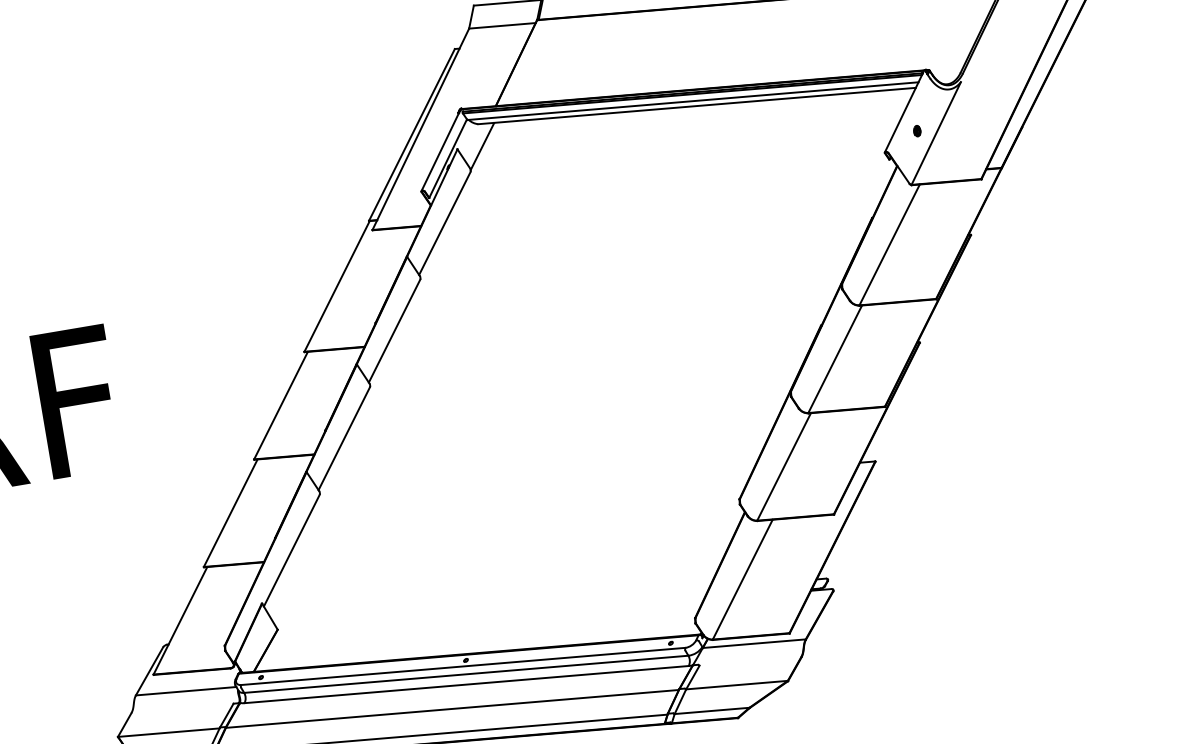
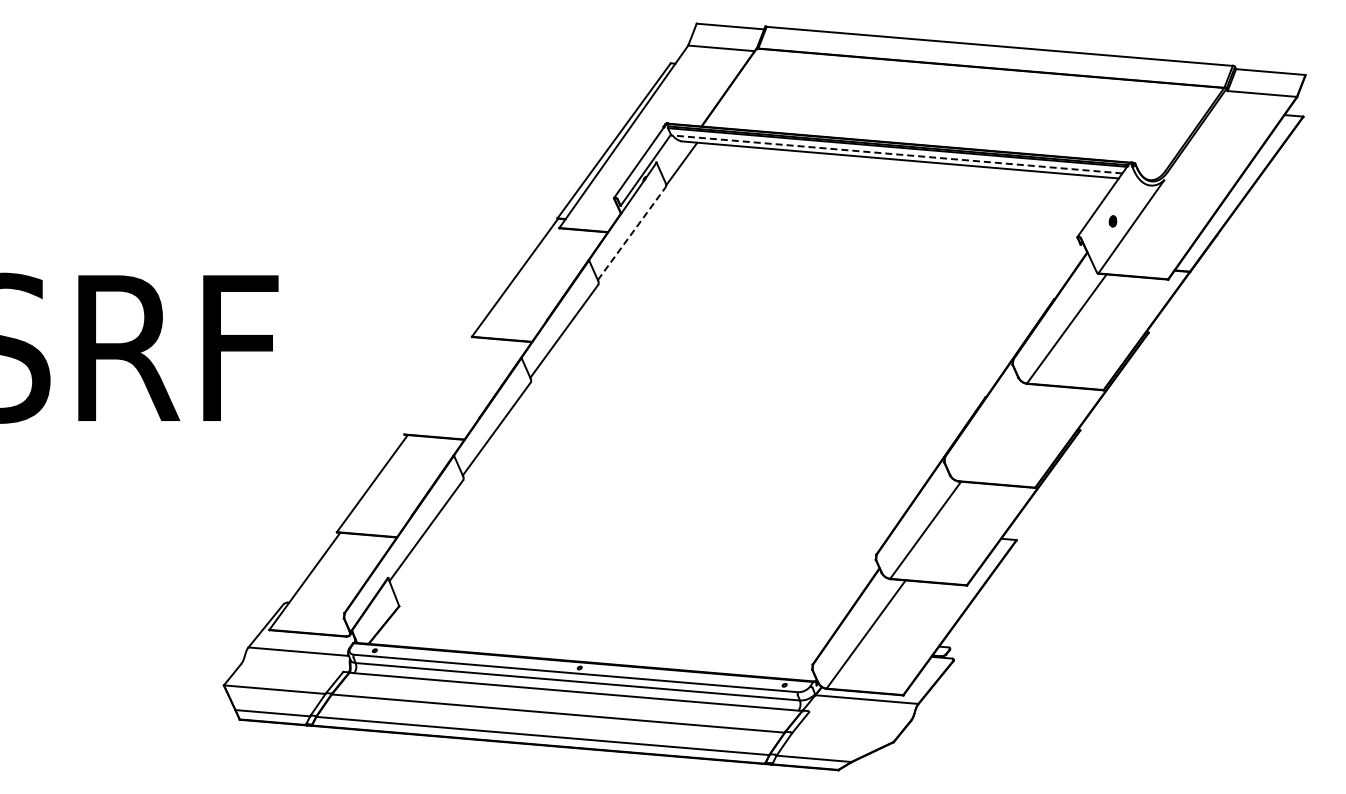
line: (692, 101) -> (896, 154), solid -> dashed
line: (445, 223) -> (632, 233), solid -> dashed
line: (834, 359) -> (993, 432), removed
line: (280, 405) -> (439, 385), removed
line: (736, 685) -> (842, 737), removed

